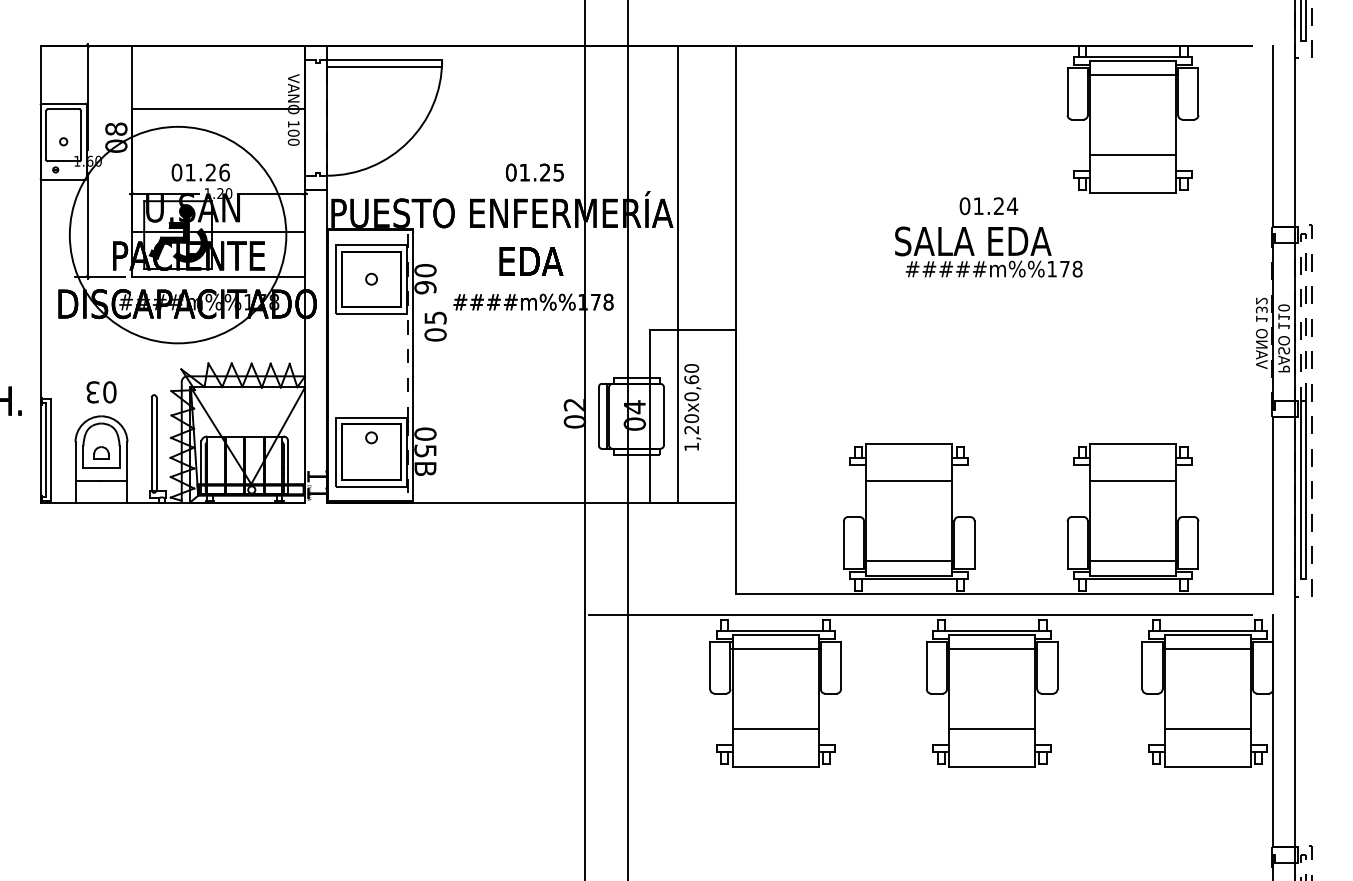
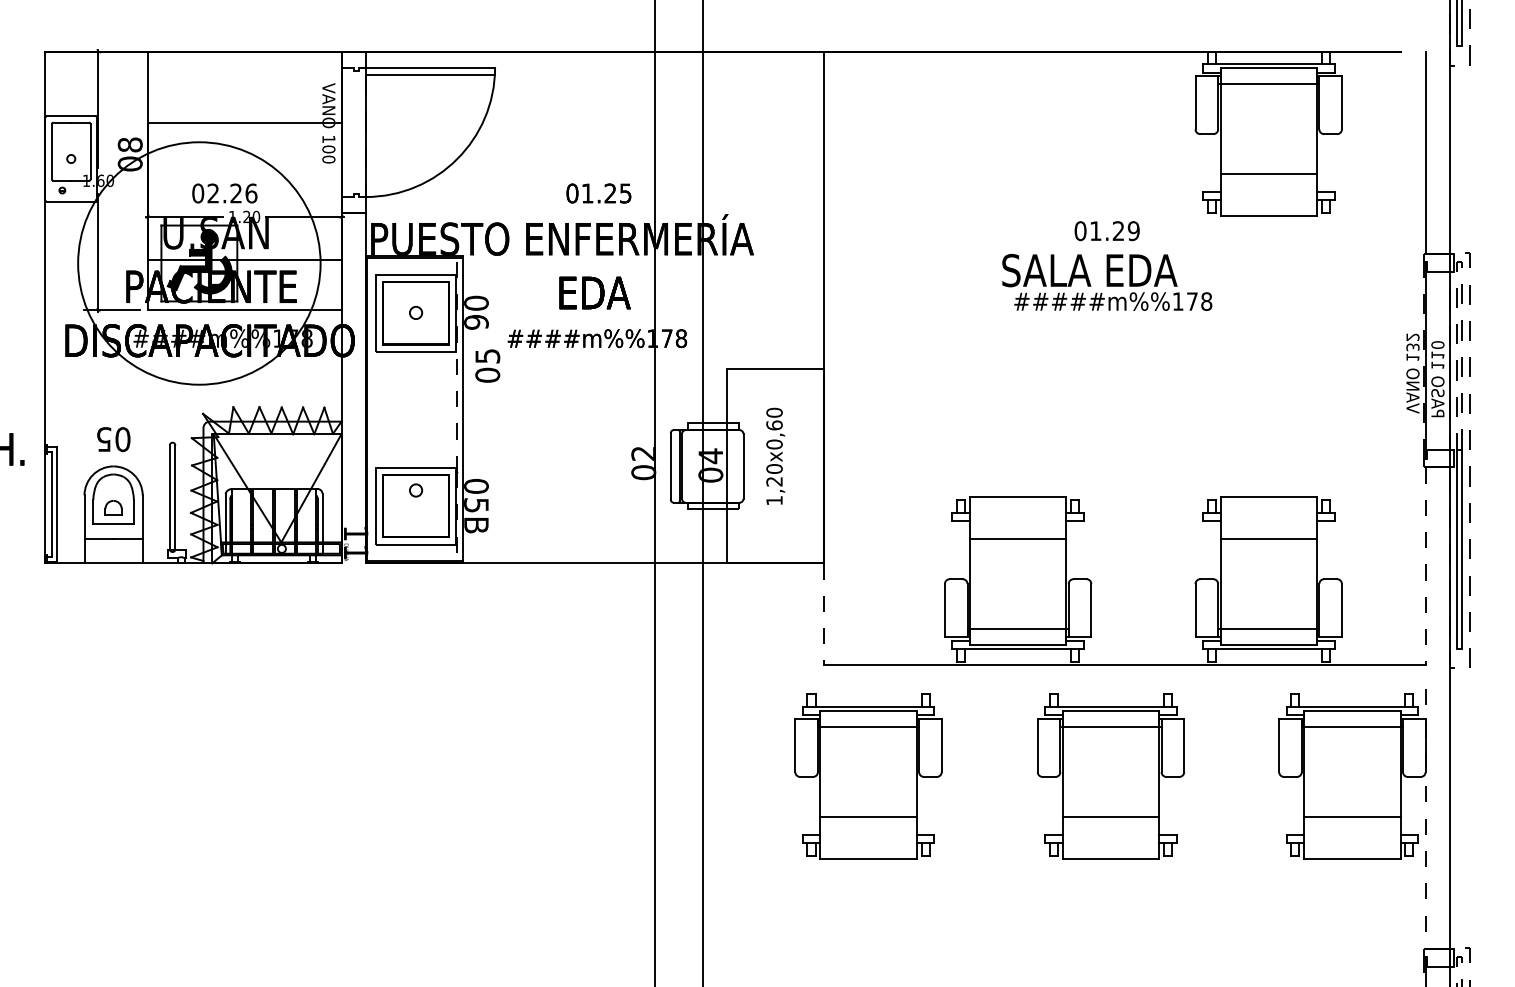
text: (190, 172) -> (213, 193), 01.26 -> 02.26
text: (1012, 206) -> (1133, 231), 01.24 -> 01.29
line: (678, 273) -> (759, 306), removed
text: (92, 392) -> (103, 439), 03 -> 05
line: (1273, 505) -> (1426, 566), solid -> dashed
line: (736, 548) -> (824, 614), solid -> dashed
line: (919, 615) -> (1029, 689), removed
line: (1273, 731) -> (1426, 819), solid -> dashed

